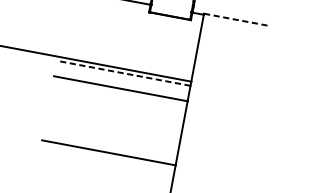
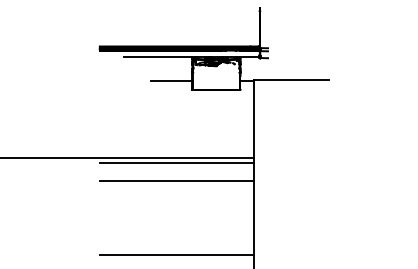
line: (236, 20) -> (291, 80), dashed -> solid
line: (123, 73) -> (176, 163), dashed -> solid

